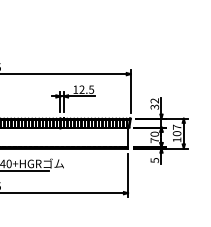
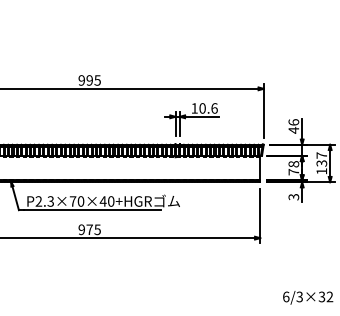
text: (86, 89) -> (208, 108), 12.5 -> 10.6
text: (154, 104) -> (293, 126), 32 -> 46
text: (176, 133) -> (321, 163), 107 -> 137
text: (154, 134) -> (293, 164), 70 -> 78
text: (154, 160) -> (293, 197), 5 -> 3

